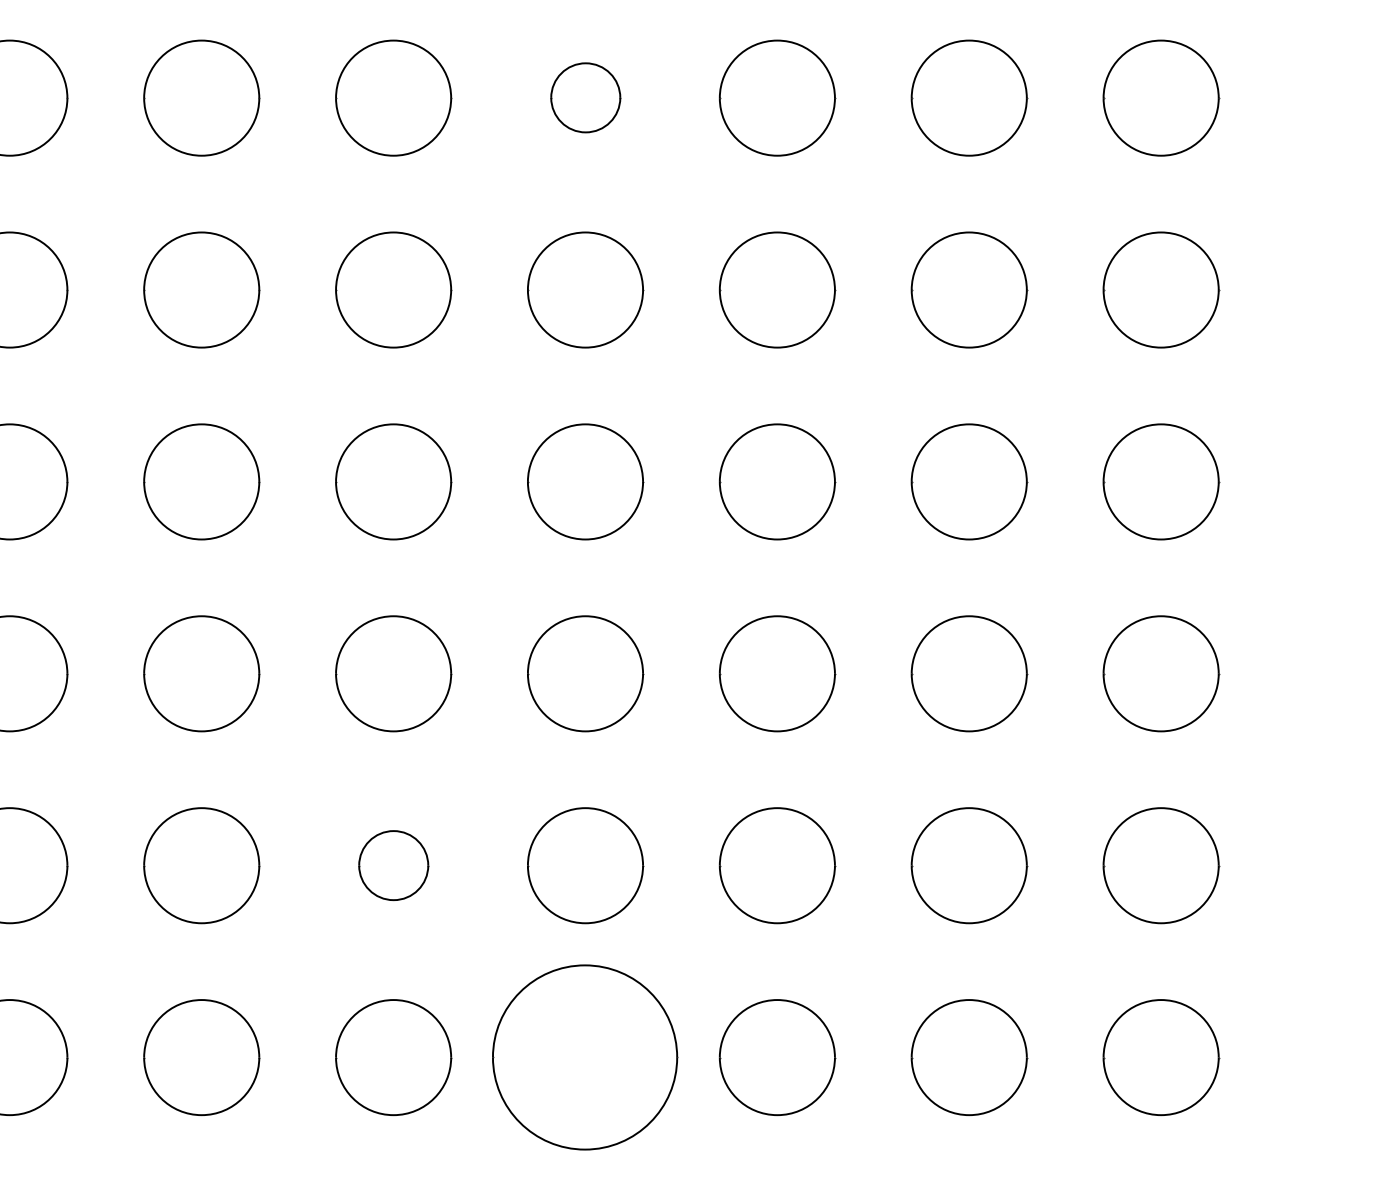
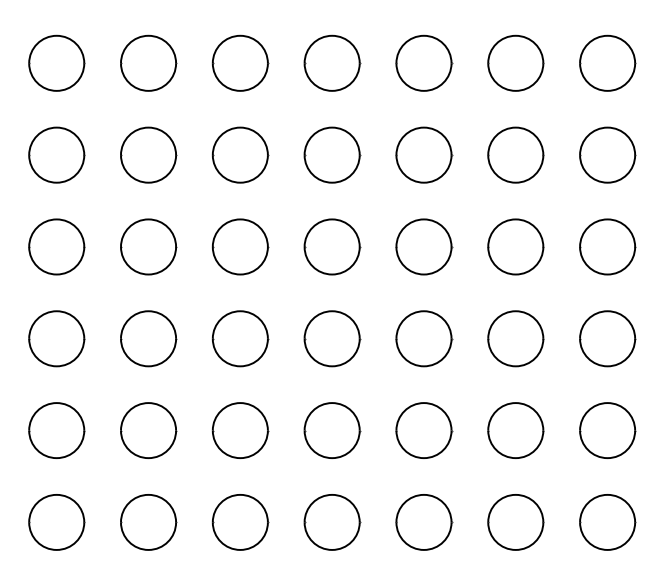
part: (586, 96) -> (332, 62), size x1.67
part: (393, 865) -> (240, 430), size x1.67
part: (586, 1057) -> (332, 522), size x0.62

